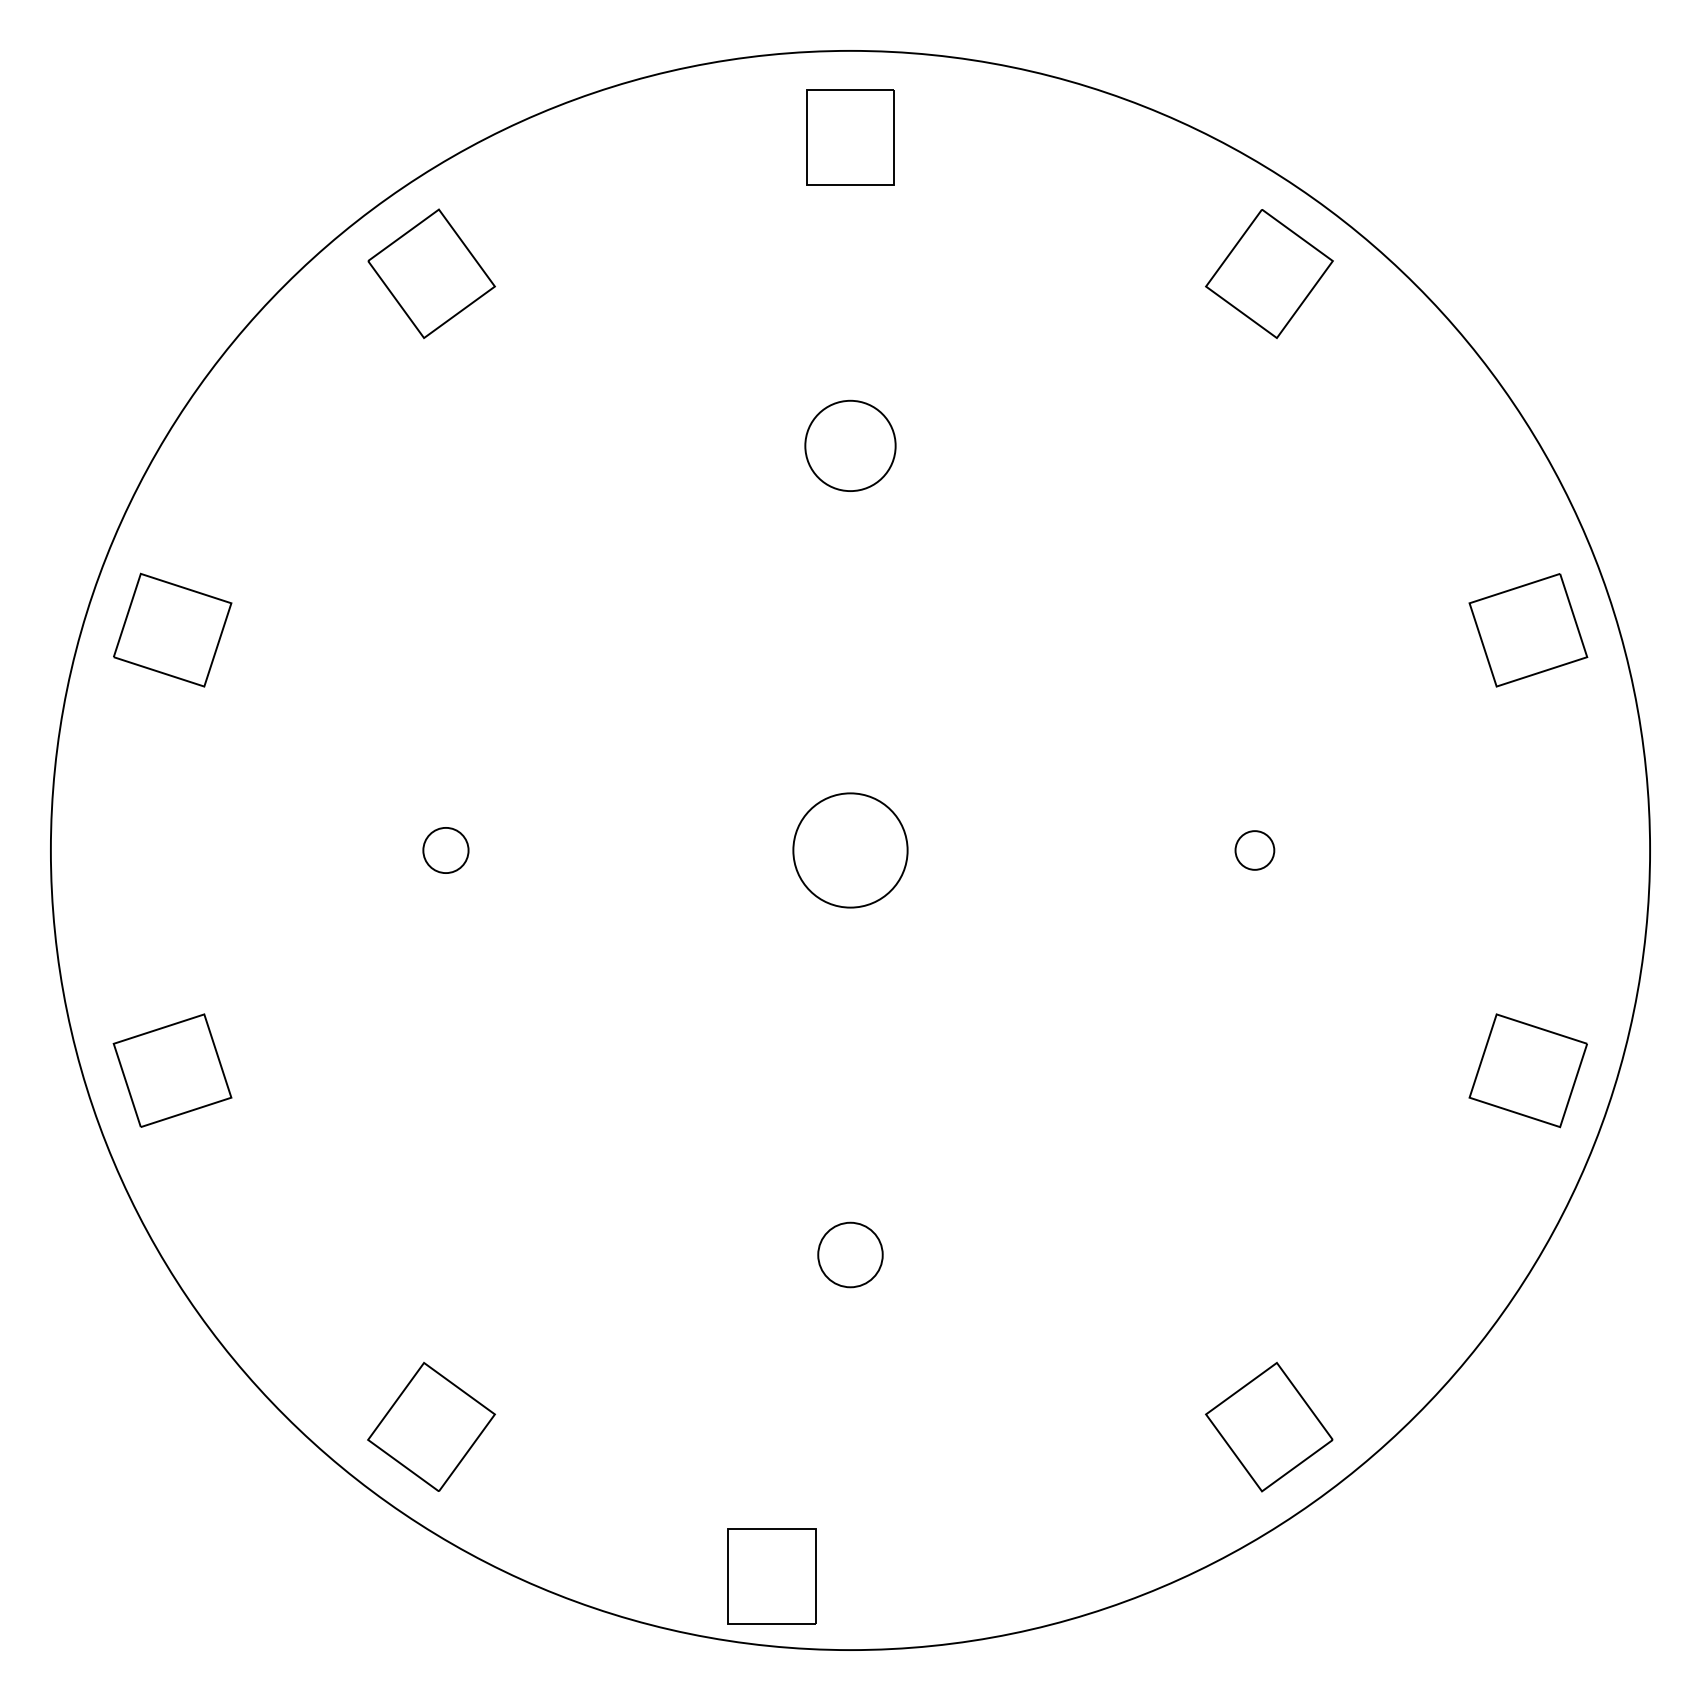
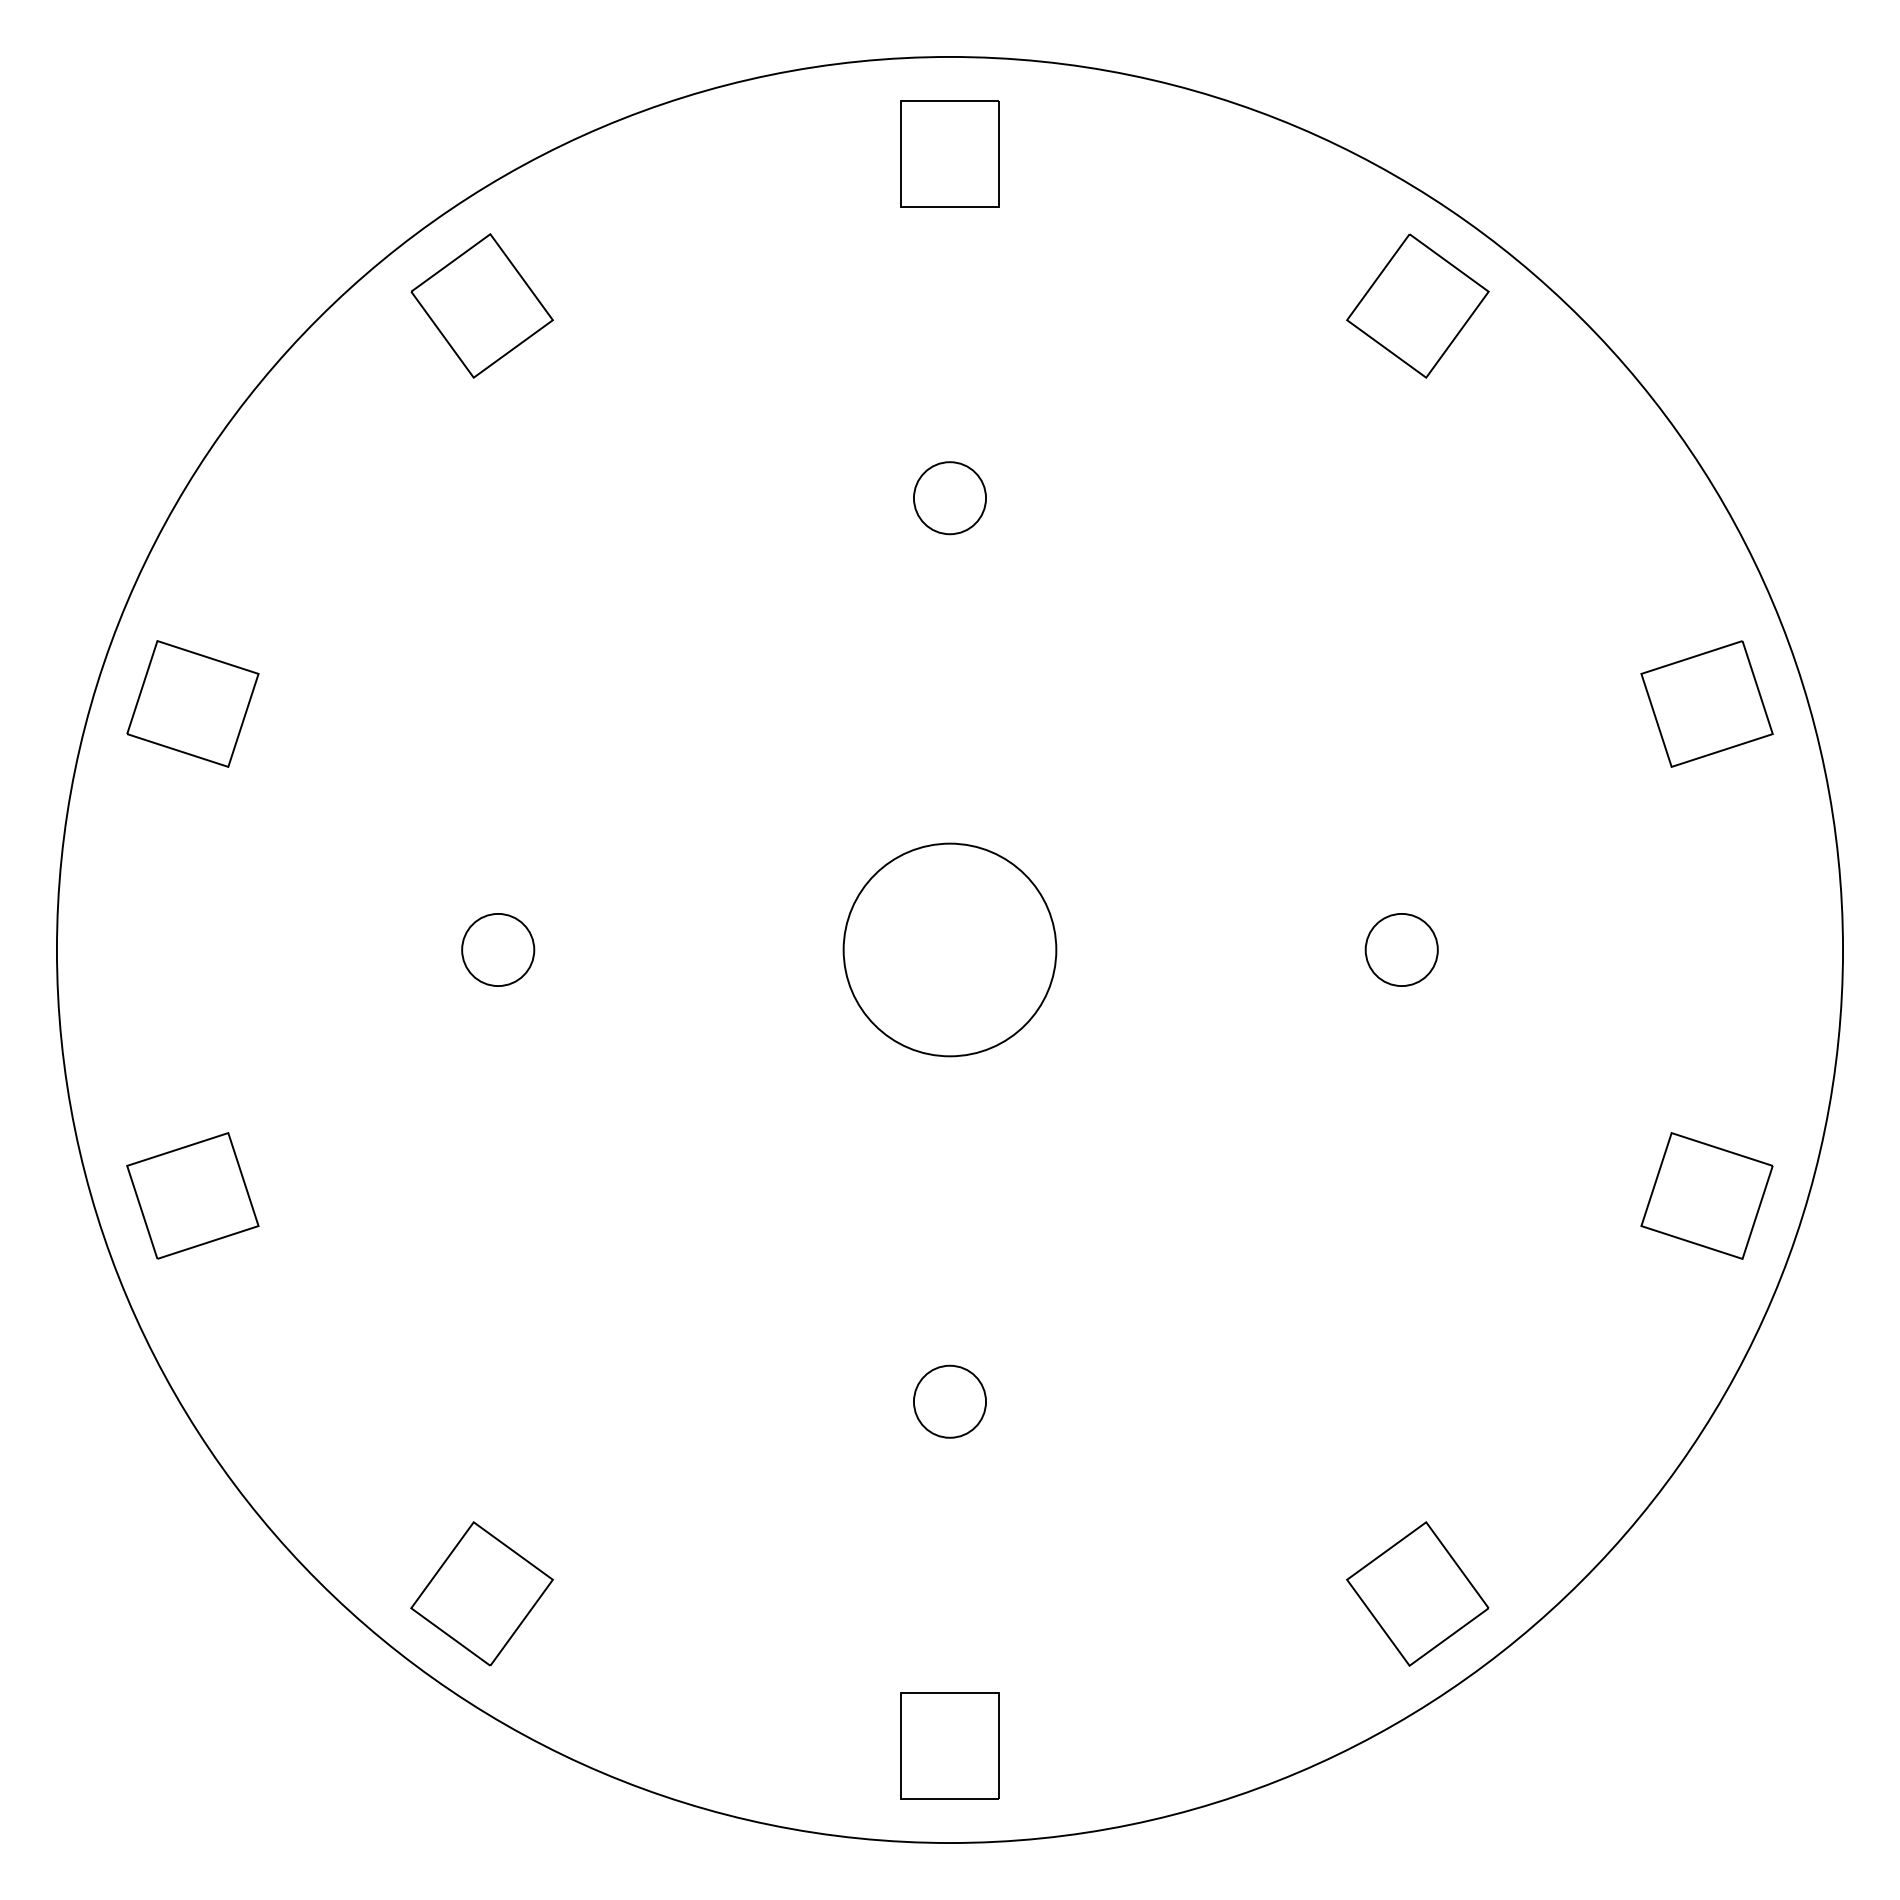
circle: (850, 446) -> (949, 498), size x0.71
circle: (446, 850) -> (498, 949), size x1.43
circle: (850, 850) -> (949, 949), size x1.67
circle: (1254, 850) -> (1401, 949), size x1.67
part: (771, 1576) -> (949, 1745), moved

